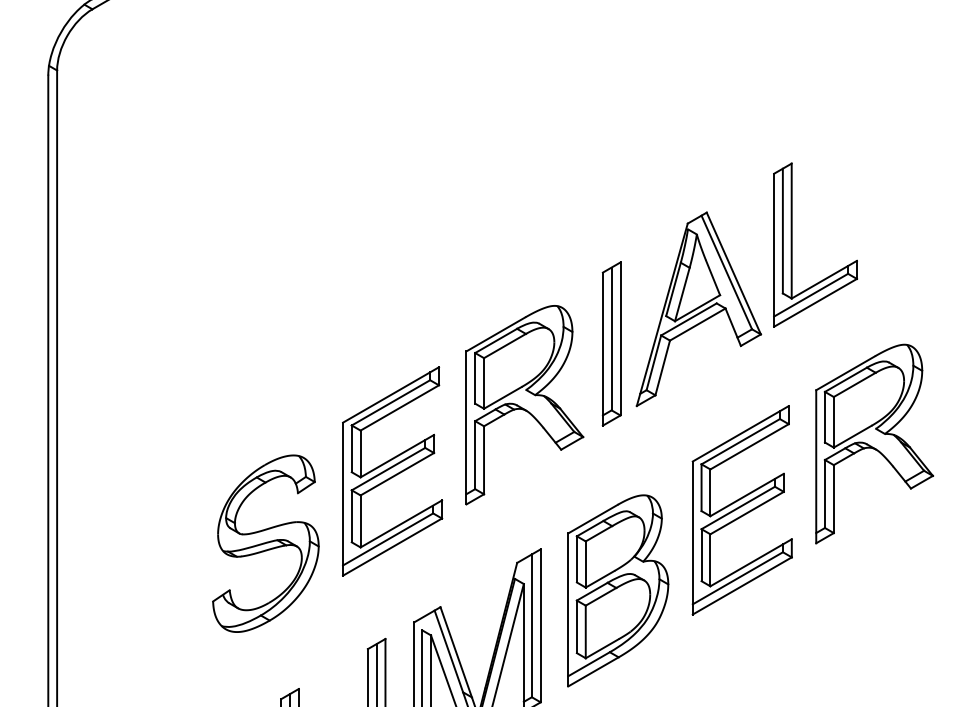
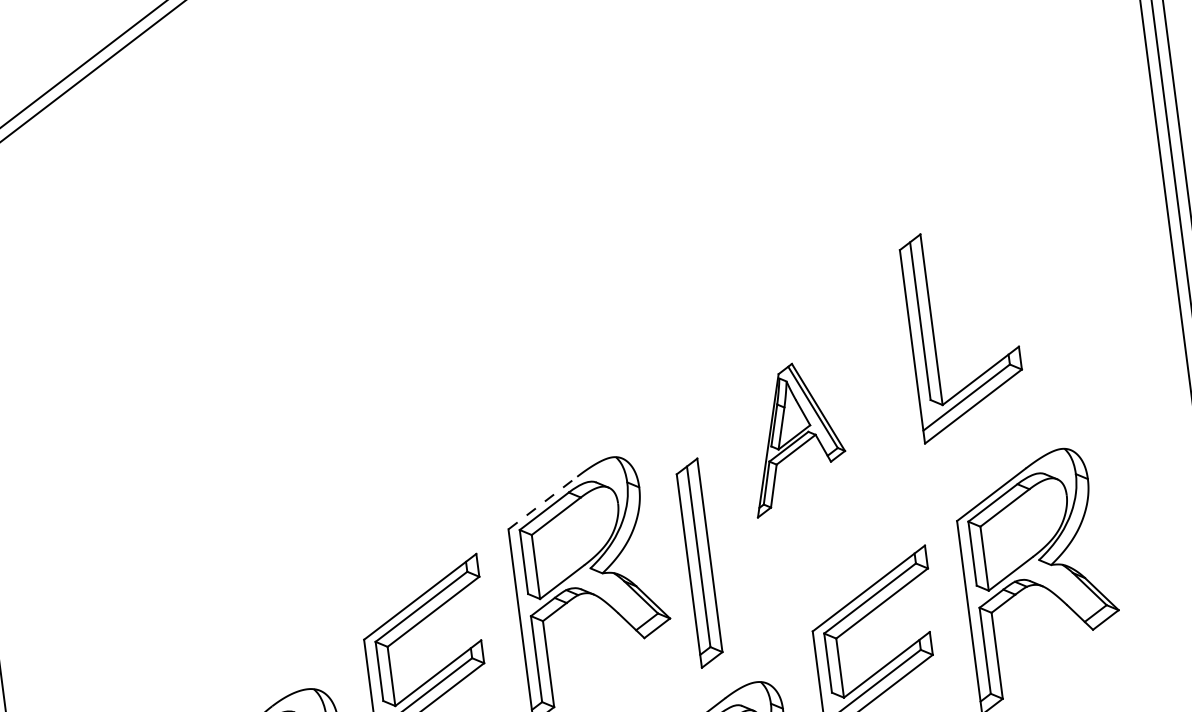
part: (792, 244) -> (934, 336), moved
part: (698, 309) -> (794, 438), size x0.6
line: (495, 334) -> (542, 503), solid -> dashed
part: (611, 343) -> (699, 562), moved

